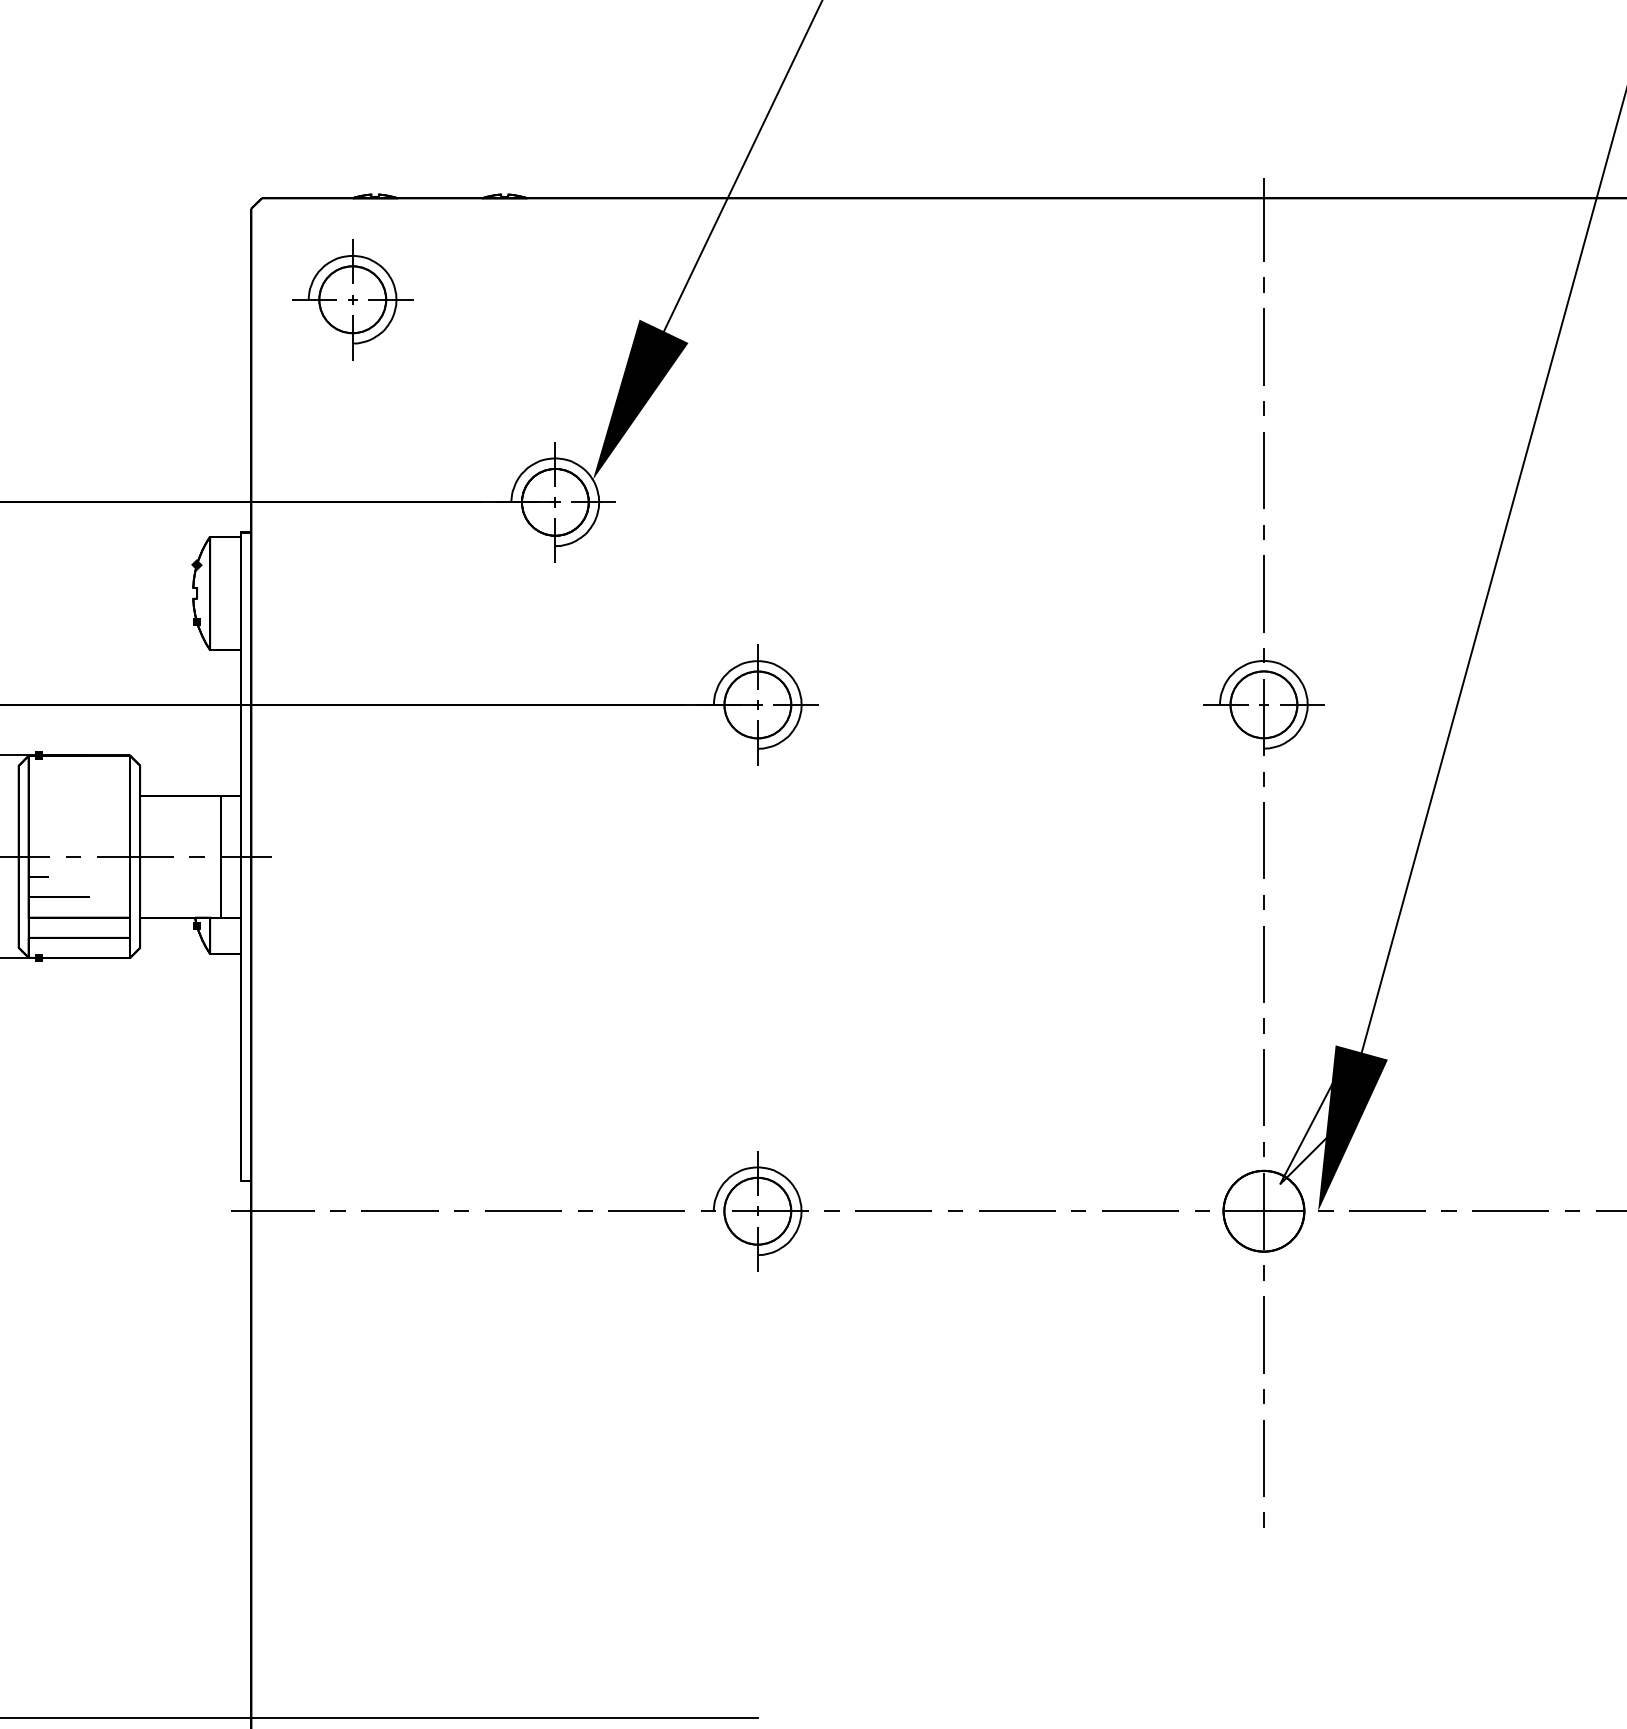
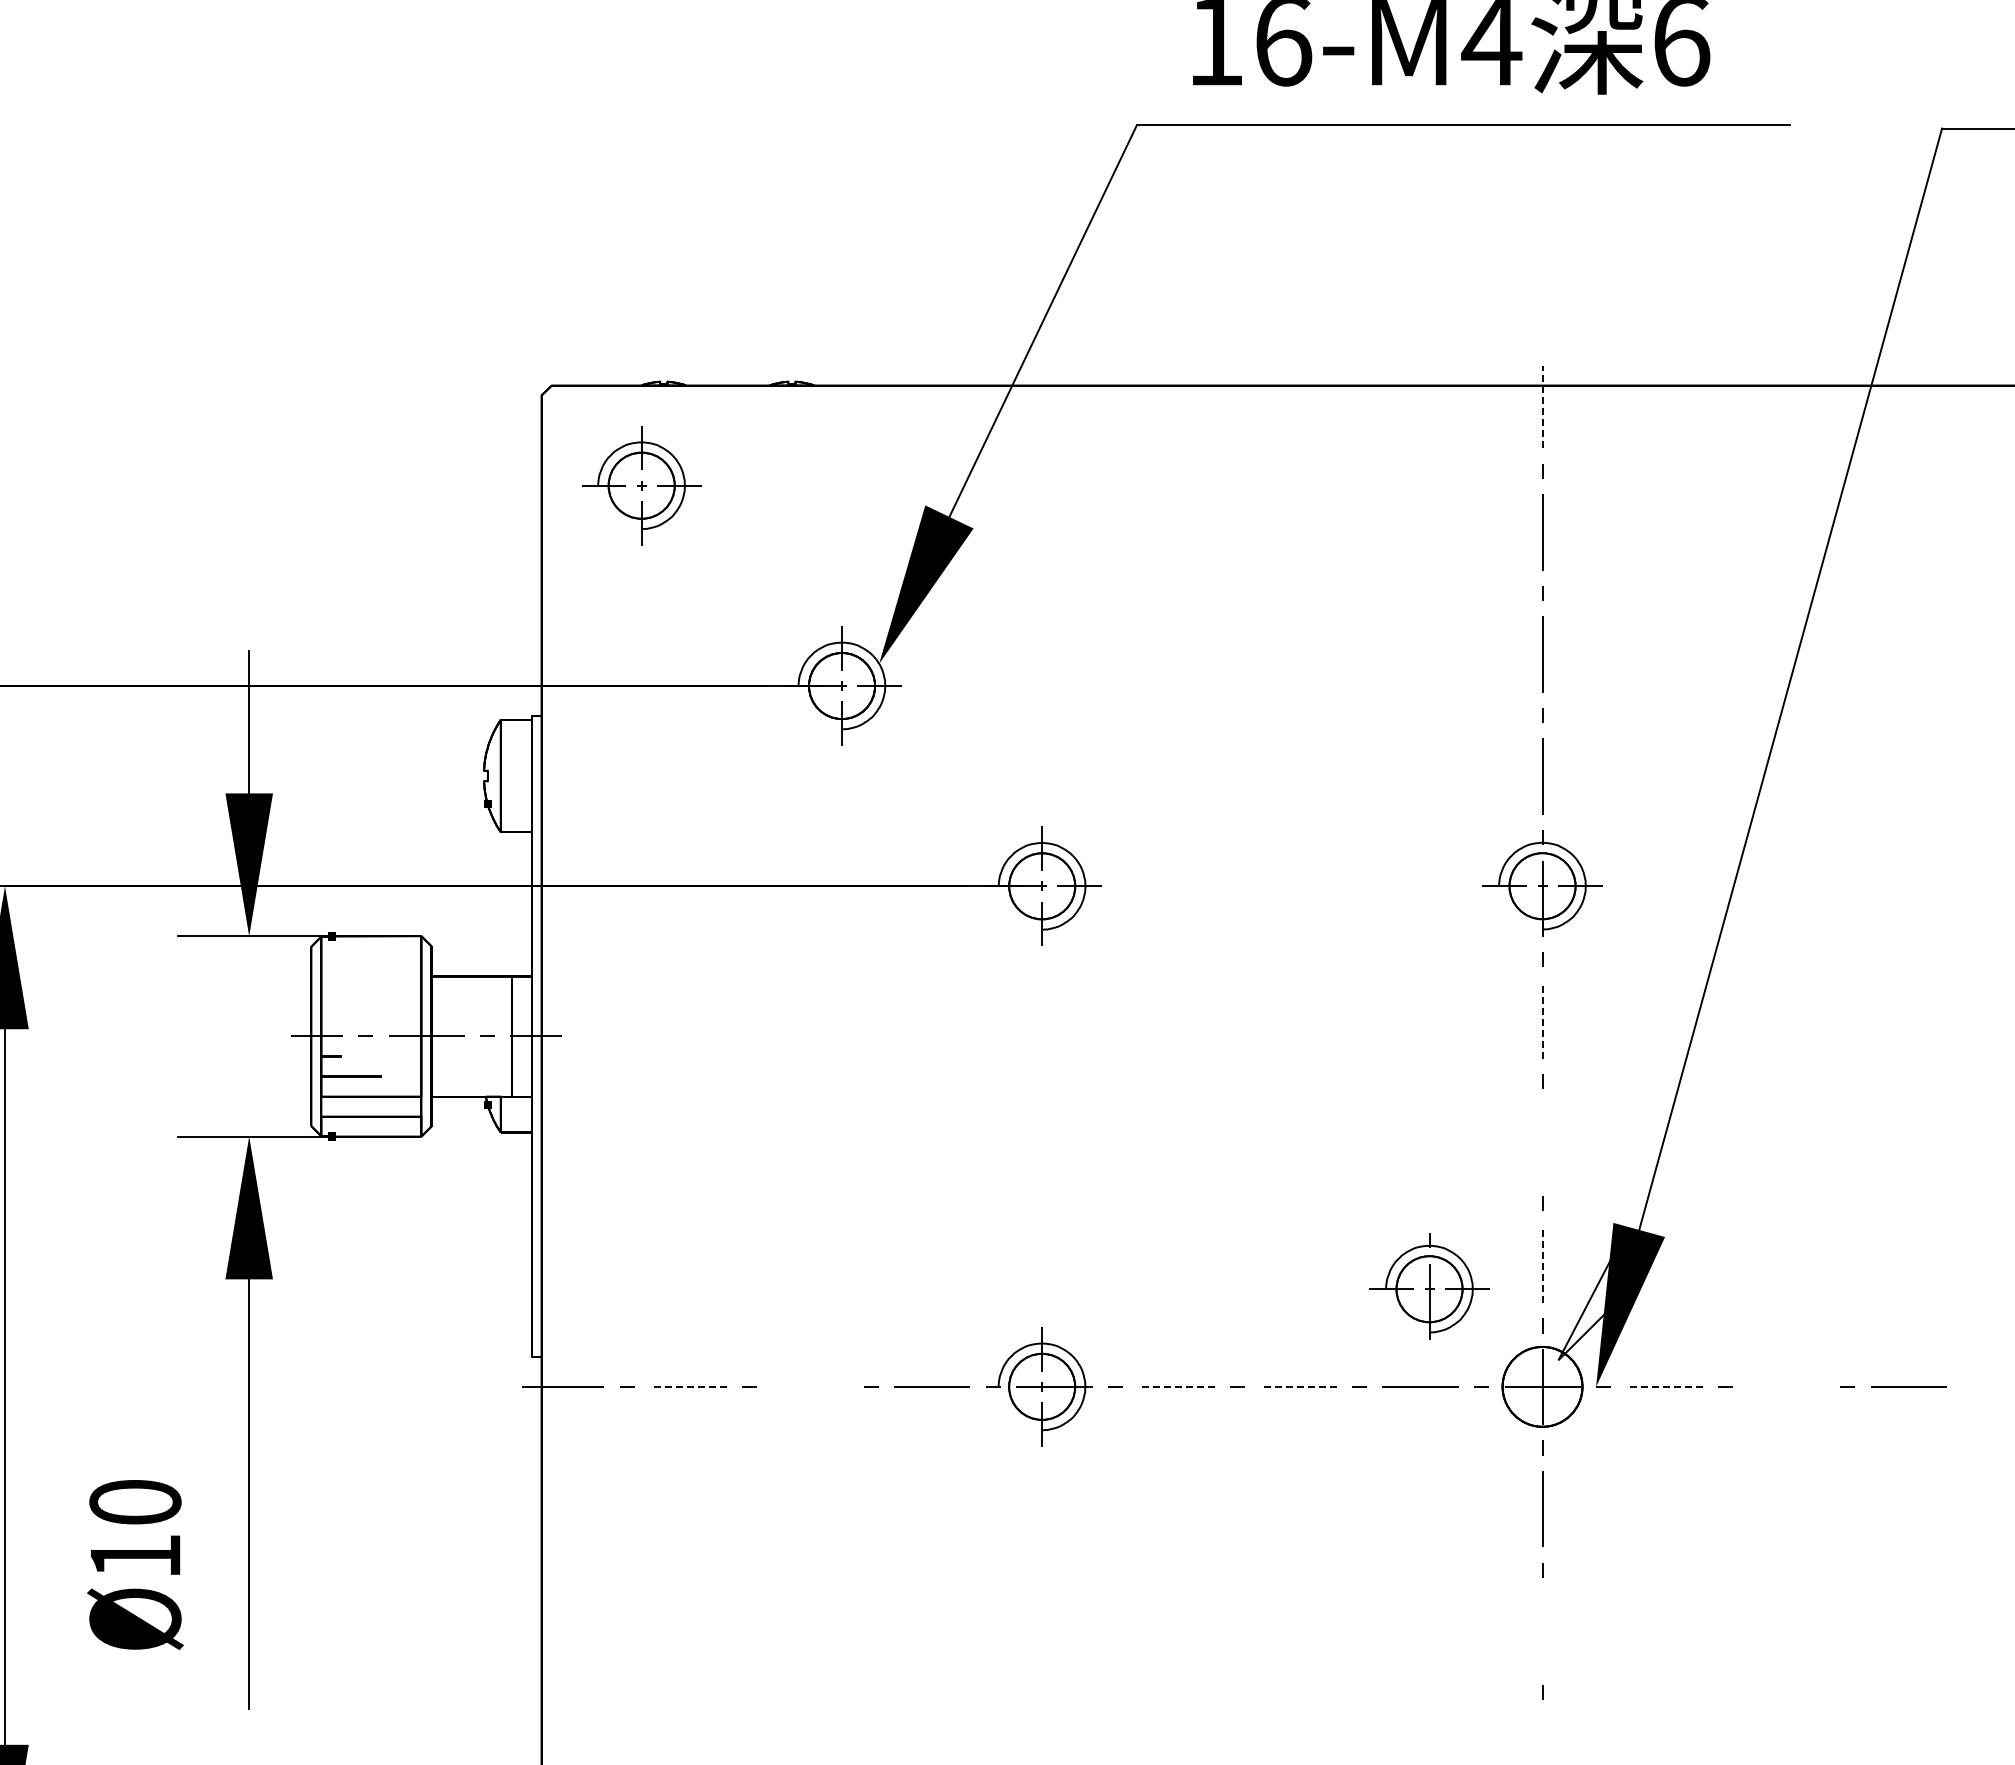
line: (1263, 219) -> (1542, 406), solid -> dashed
fill: (196, 564) -> (487, 747), removed
line: (1263, 840) -> (1542, 1020), solid -> dashed
line: (1263, 964) -> (1542, 1142), removed
line: (1263, 1087) -> (1542, 1264), solid -> dashed
part: (1149, 1109) -> (1429, 1286), added
line: (399, 1210) -> (687, 1386), solid -> dashed
line: (523, 1210) -> (810, 1386), removed
line: (893, 1210) -> (1176, 1386), solid -> dashed
line: (1017, 1210) -> (1298, 1386), solid -> dashed
line: (1387, 1210) -> (1664, 1386), solid -> dashed
line: (1510, 1210) -> (1786, 1386), removed
line: (1263, 1457) -> (1542, 1630), removed

